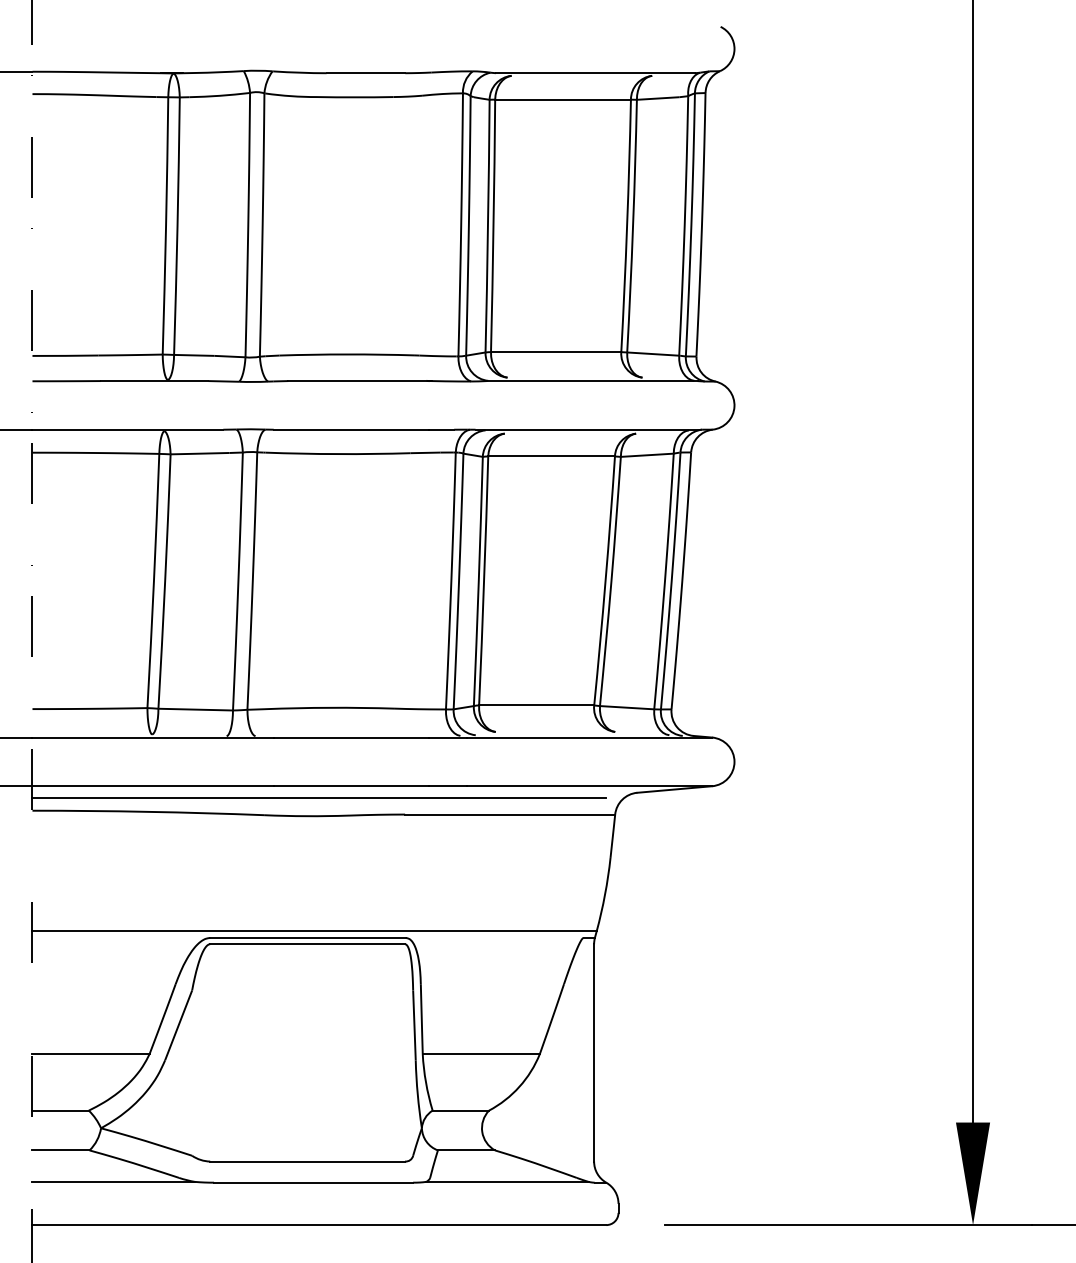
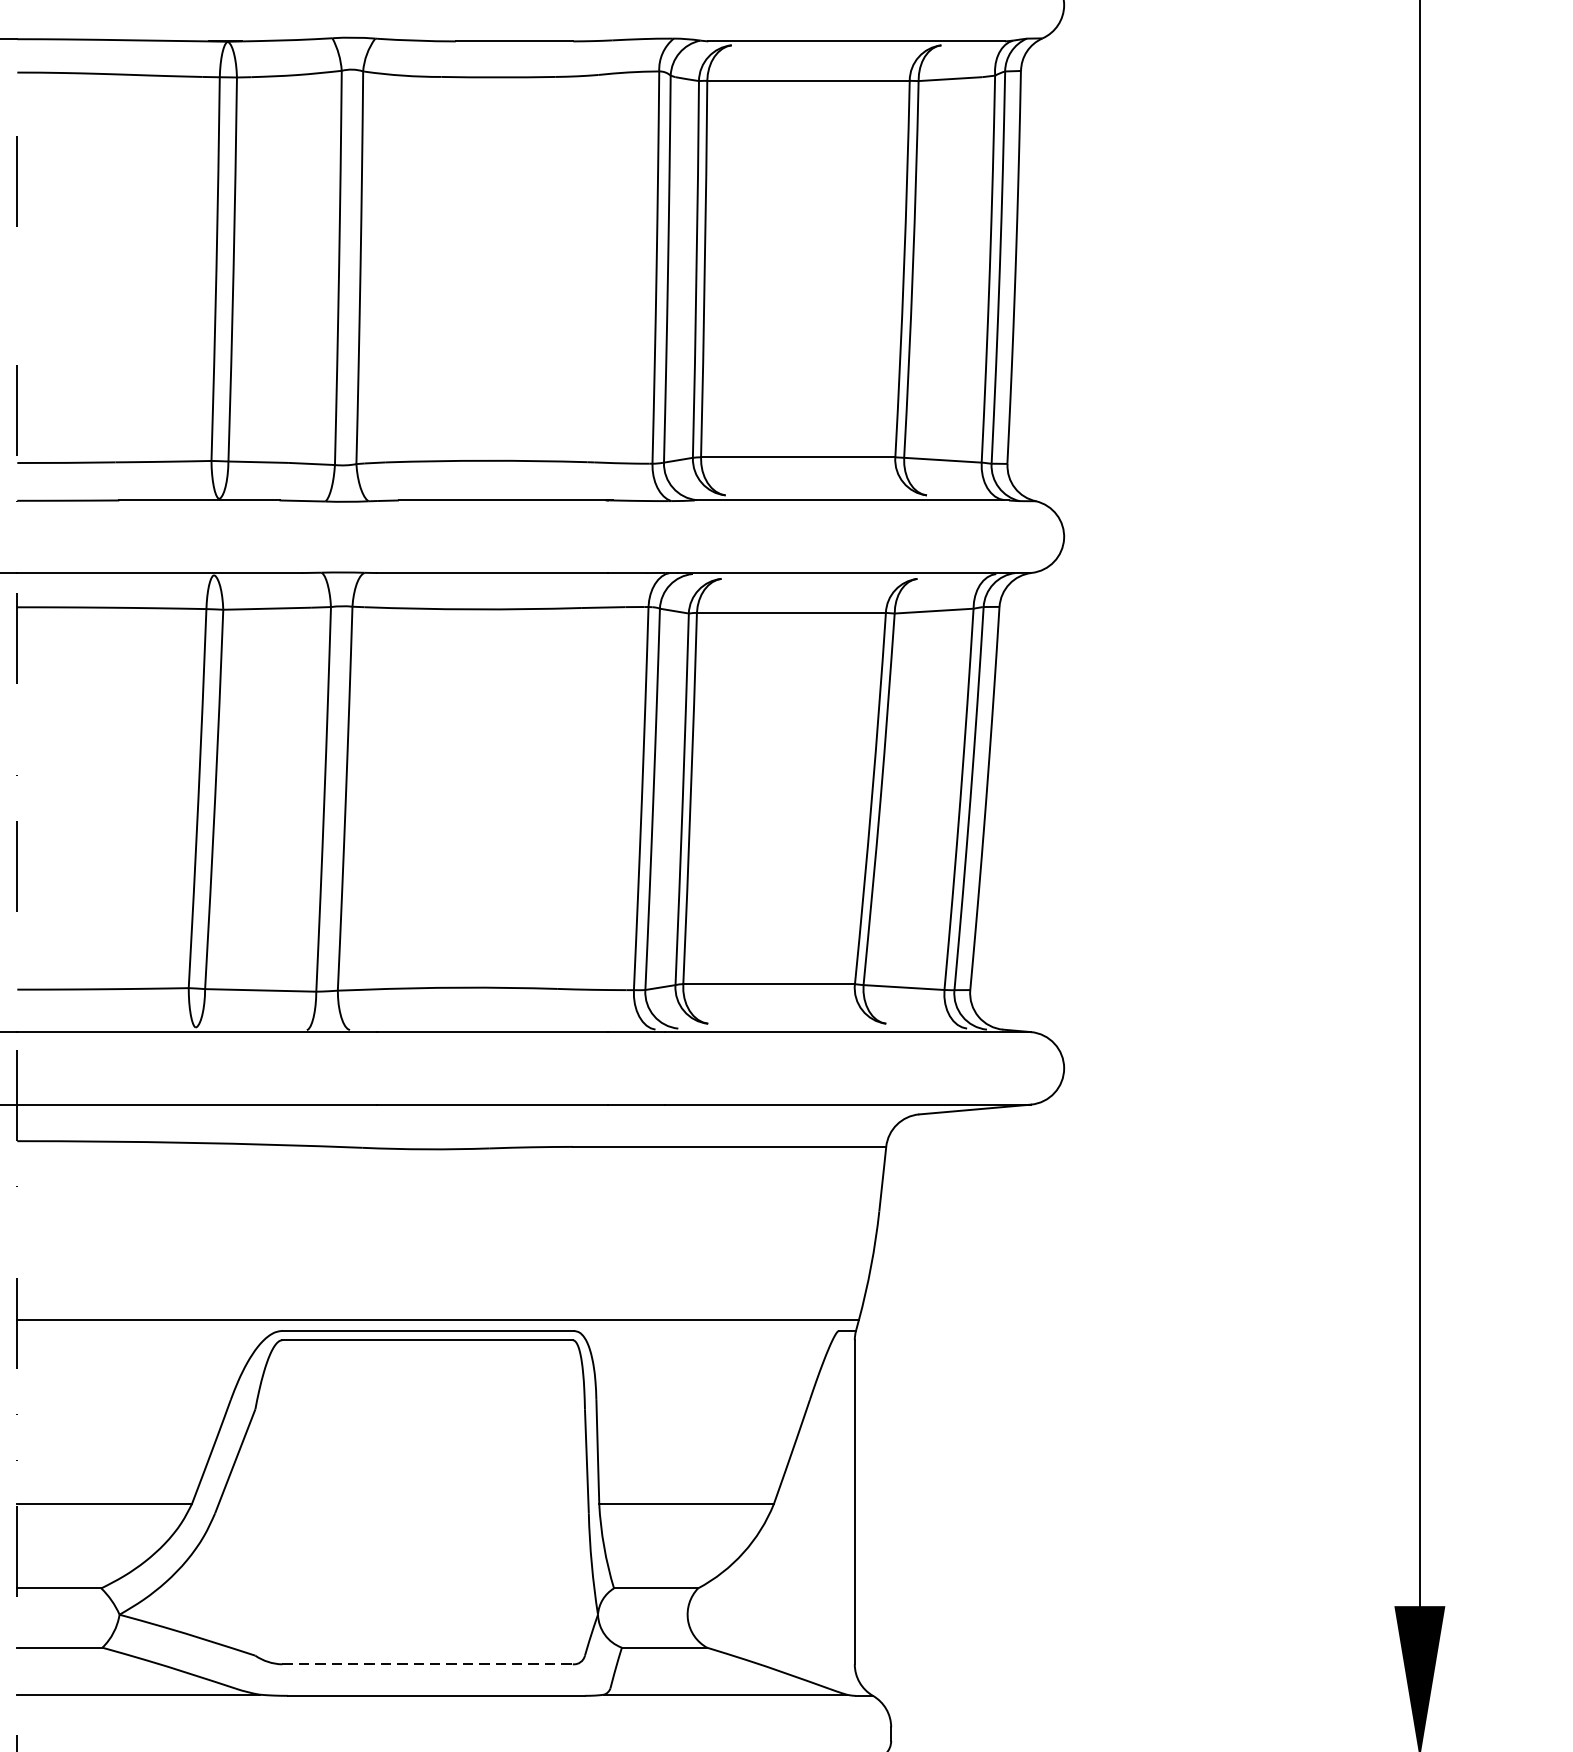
line: (319, 797) -> (445, 1121), removed
line: (308, 1161) -> (428, 1664), solid -> dashed

